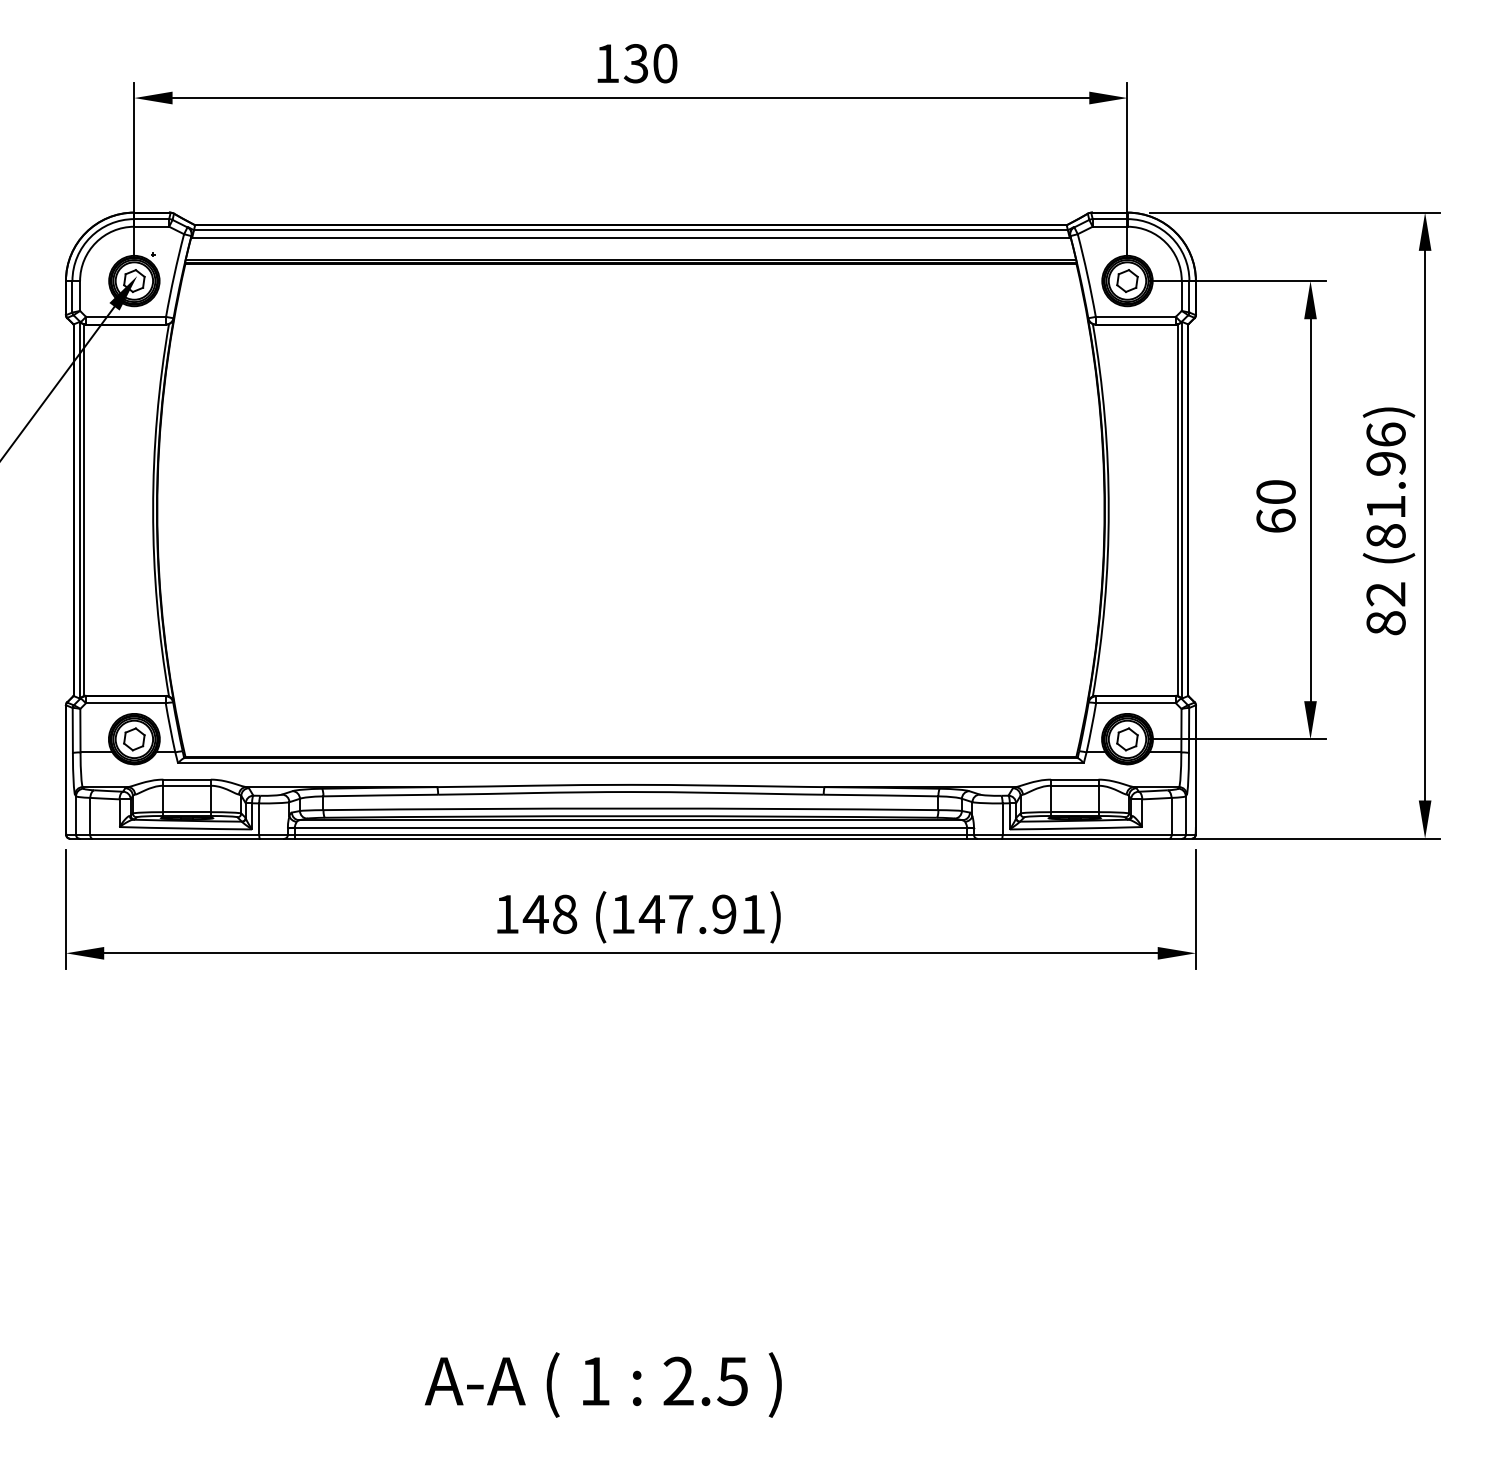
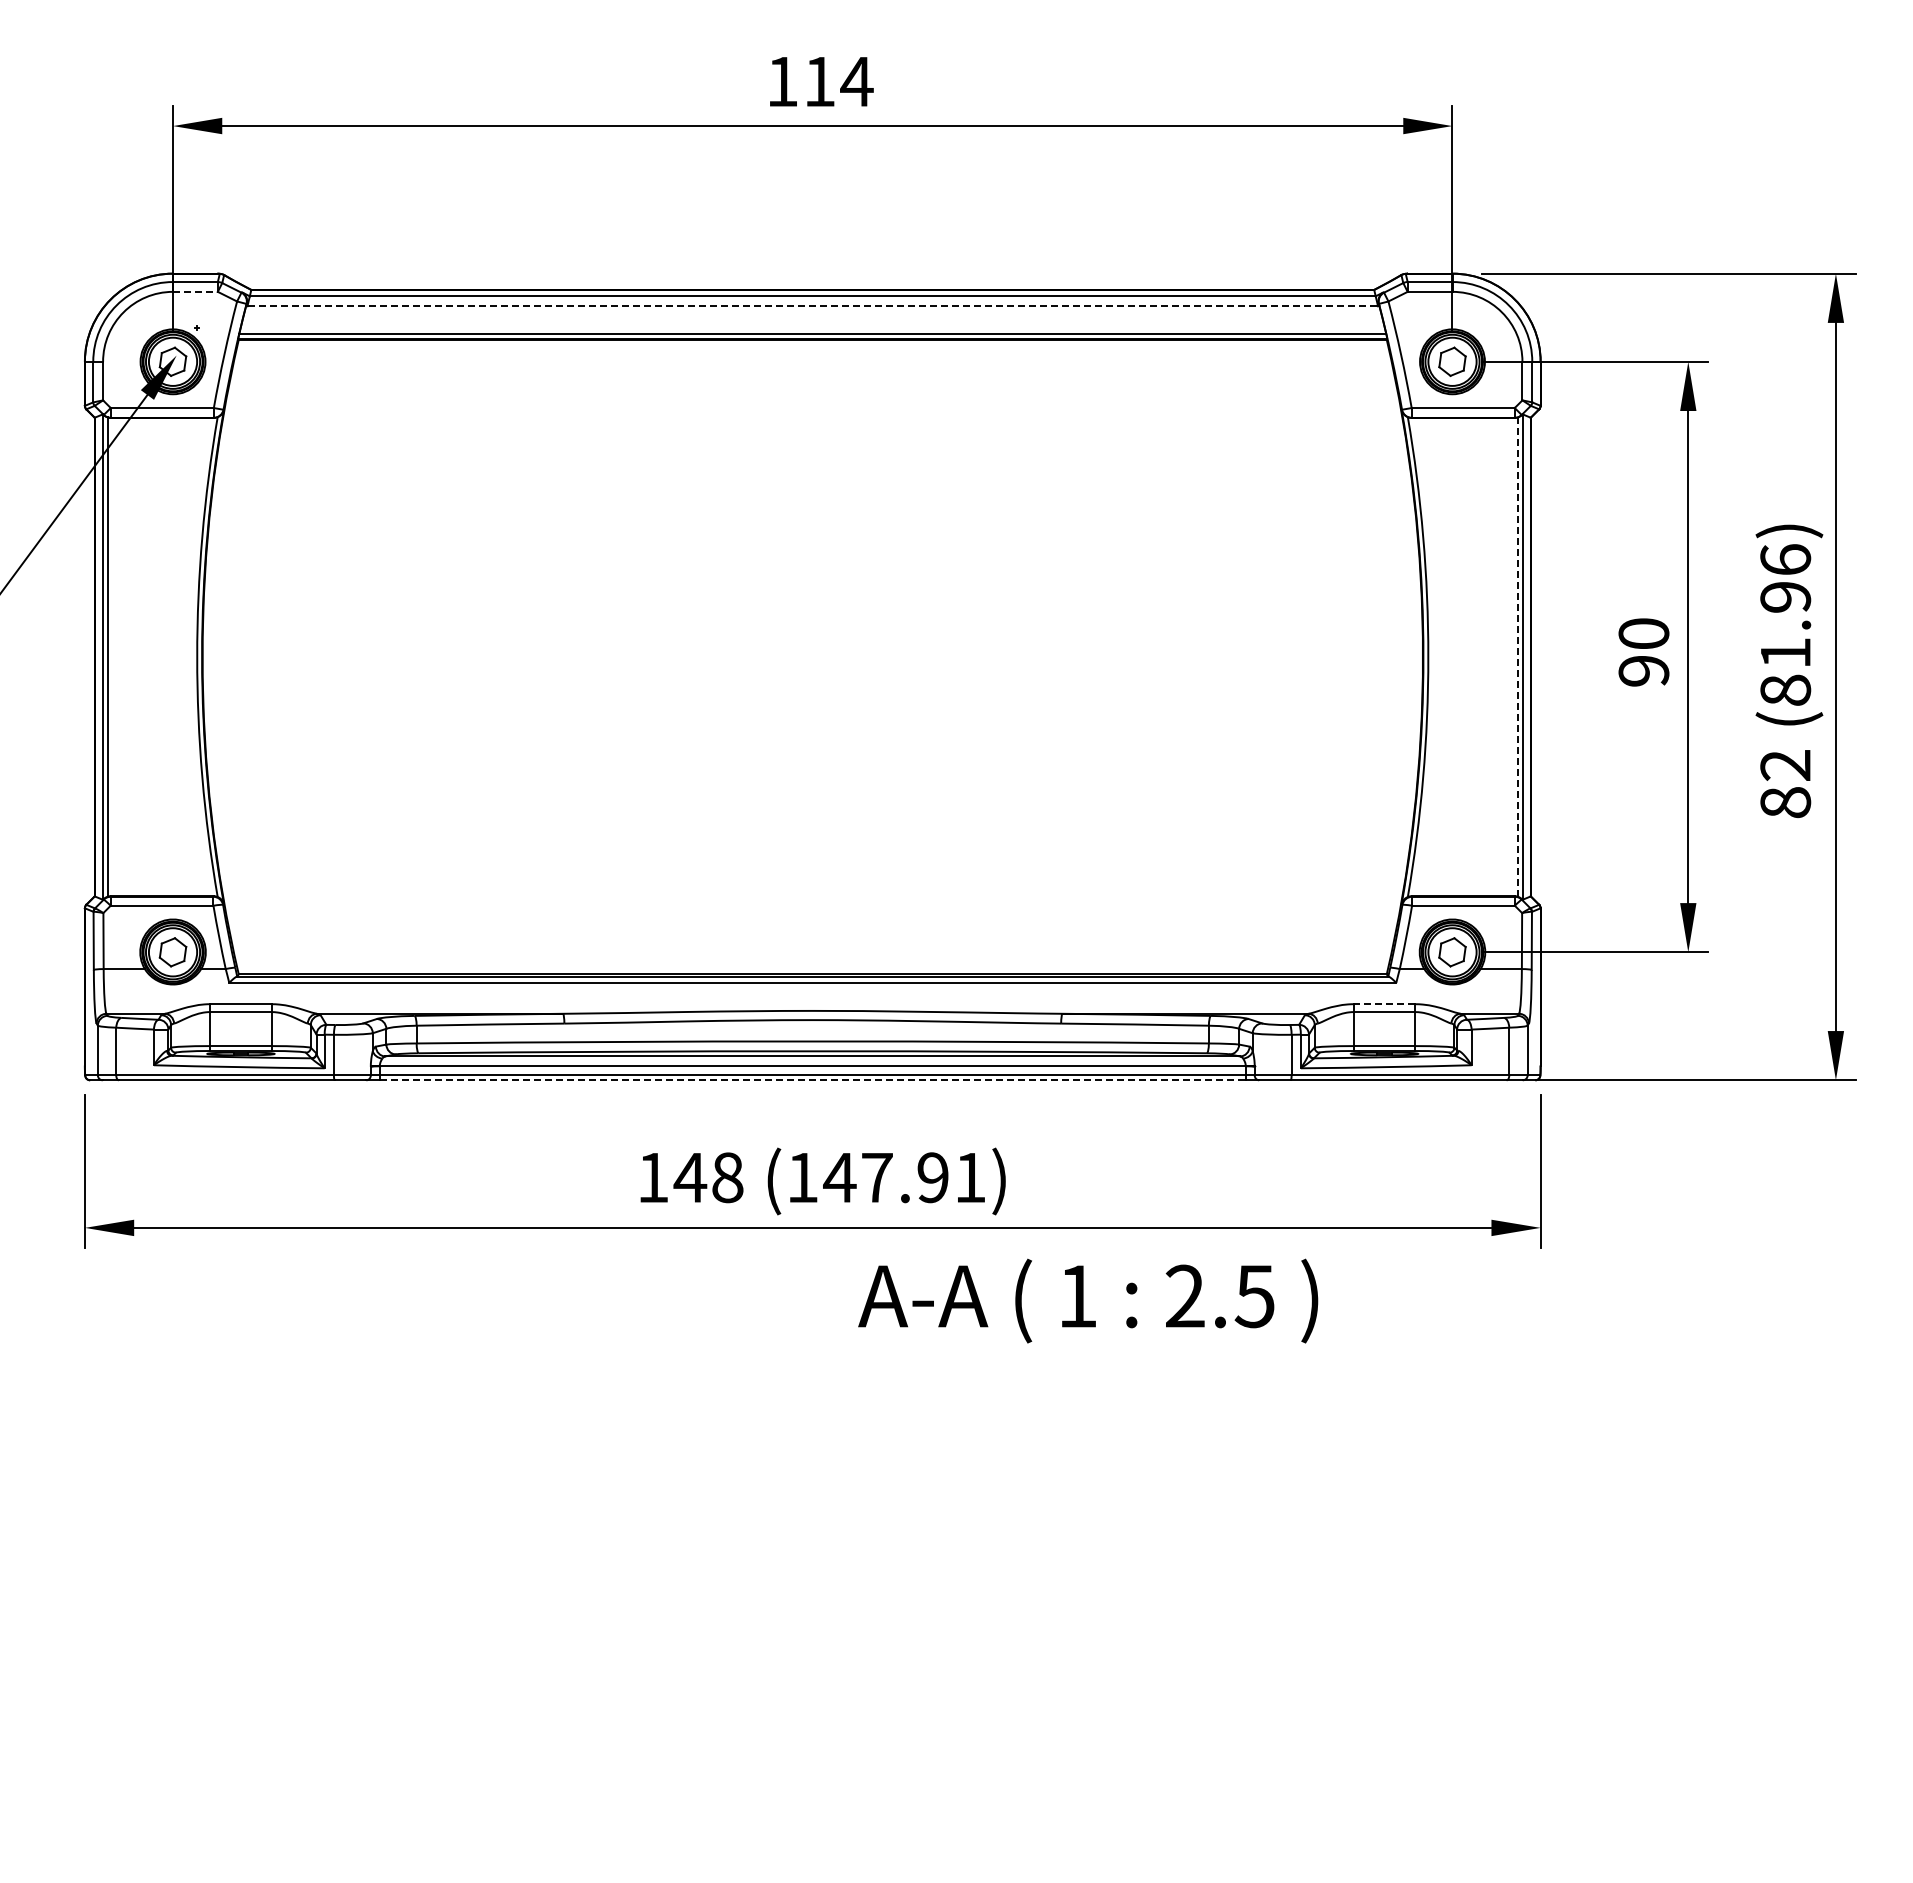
text: (650, 63) -> (838, 81), 130 -> 114
line: (151, 226) -> (195, 291), solid -> dashed
line: (631, 238) -> (813, 306), solid -> dashed
line: (1177, 510) -> (1517, 657), solid -> dashed
text: (1275, 520) -> (1643, 670), 60 -> 90
line: (1074, 779) -> (1384, 1004), solid -> dashed
line: (631, 838) -> (813, 1080), solid -> dashed
text: (603, 1384) -> (1088, 1300), moved

